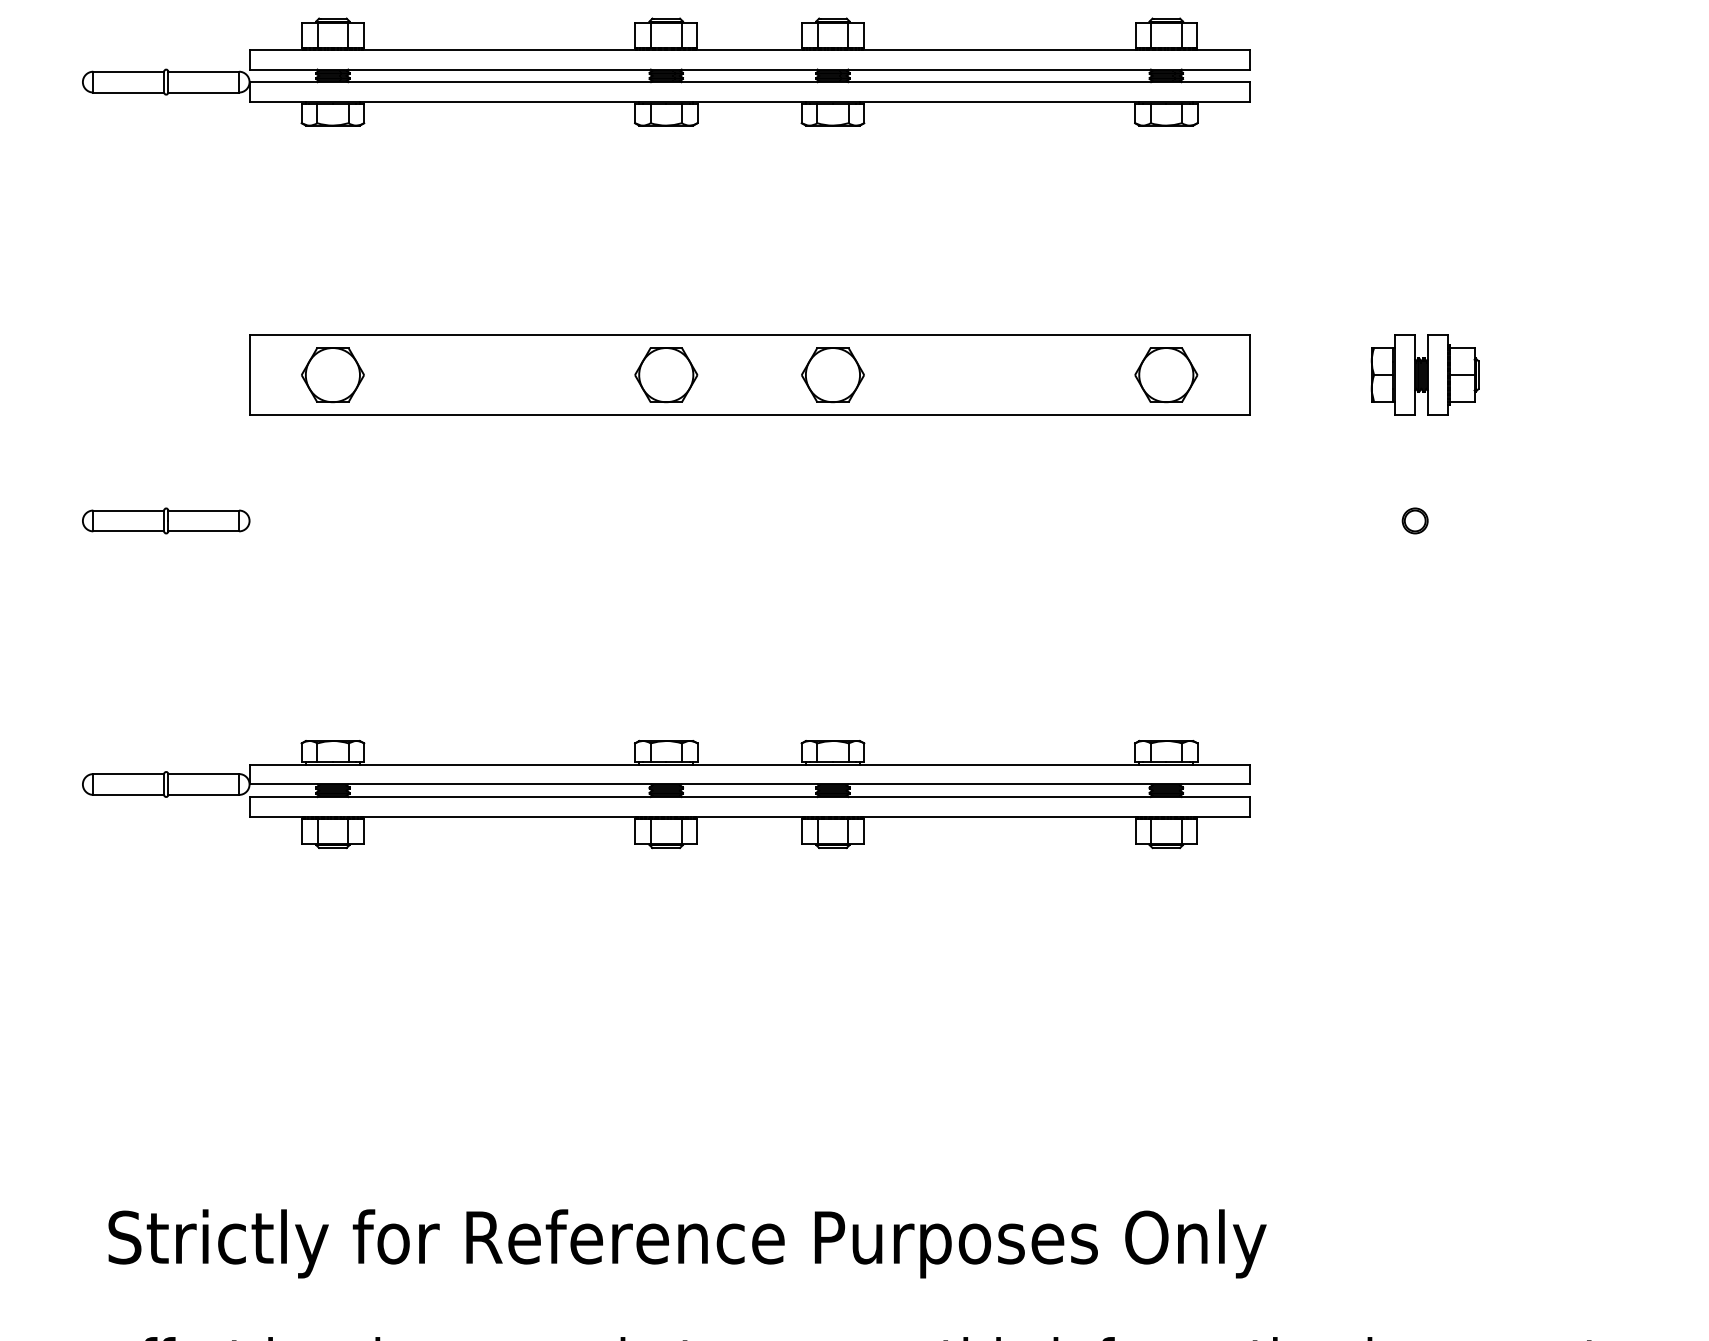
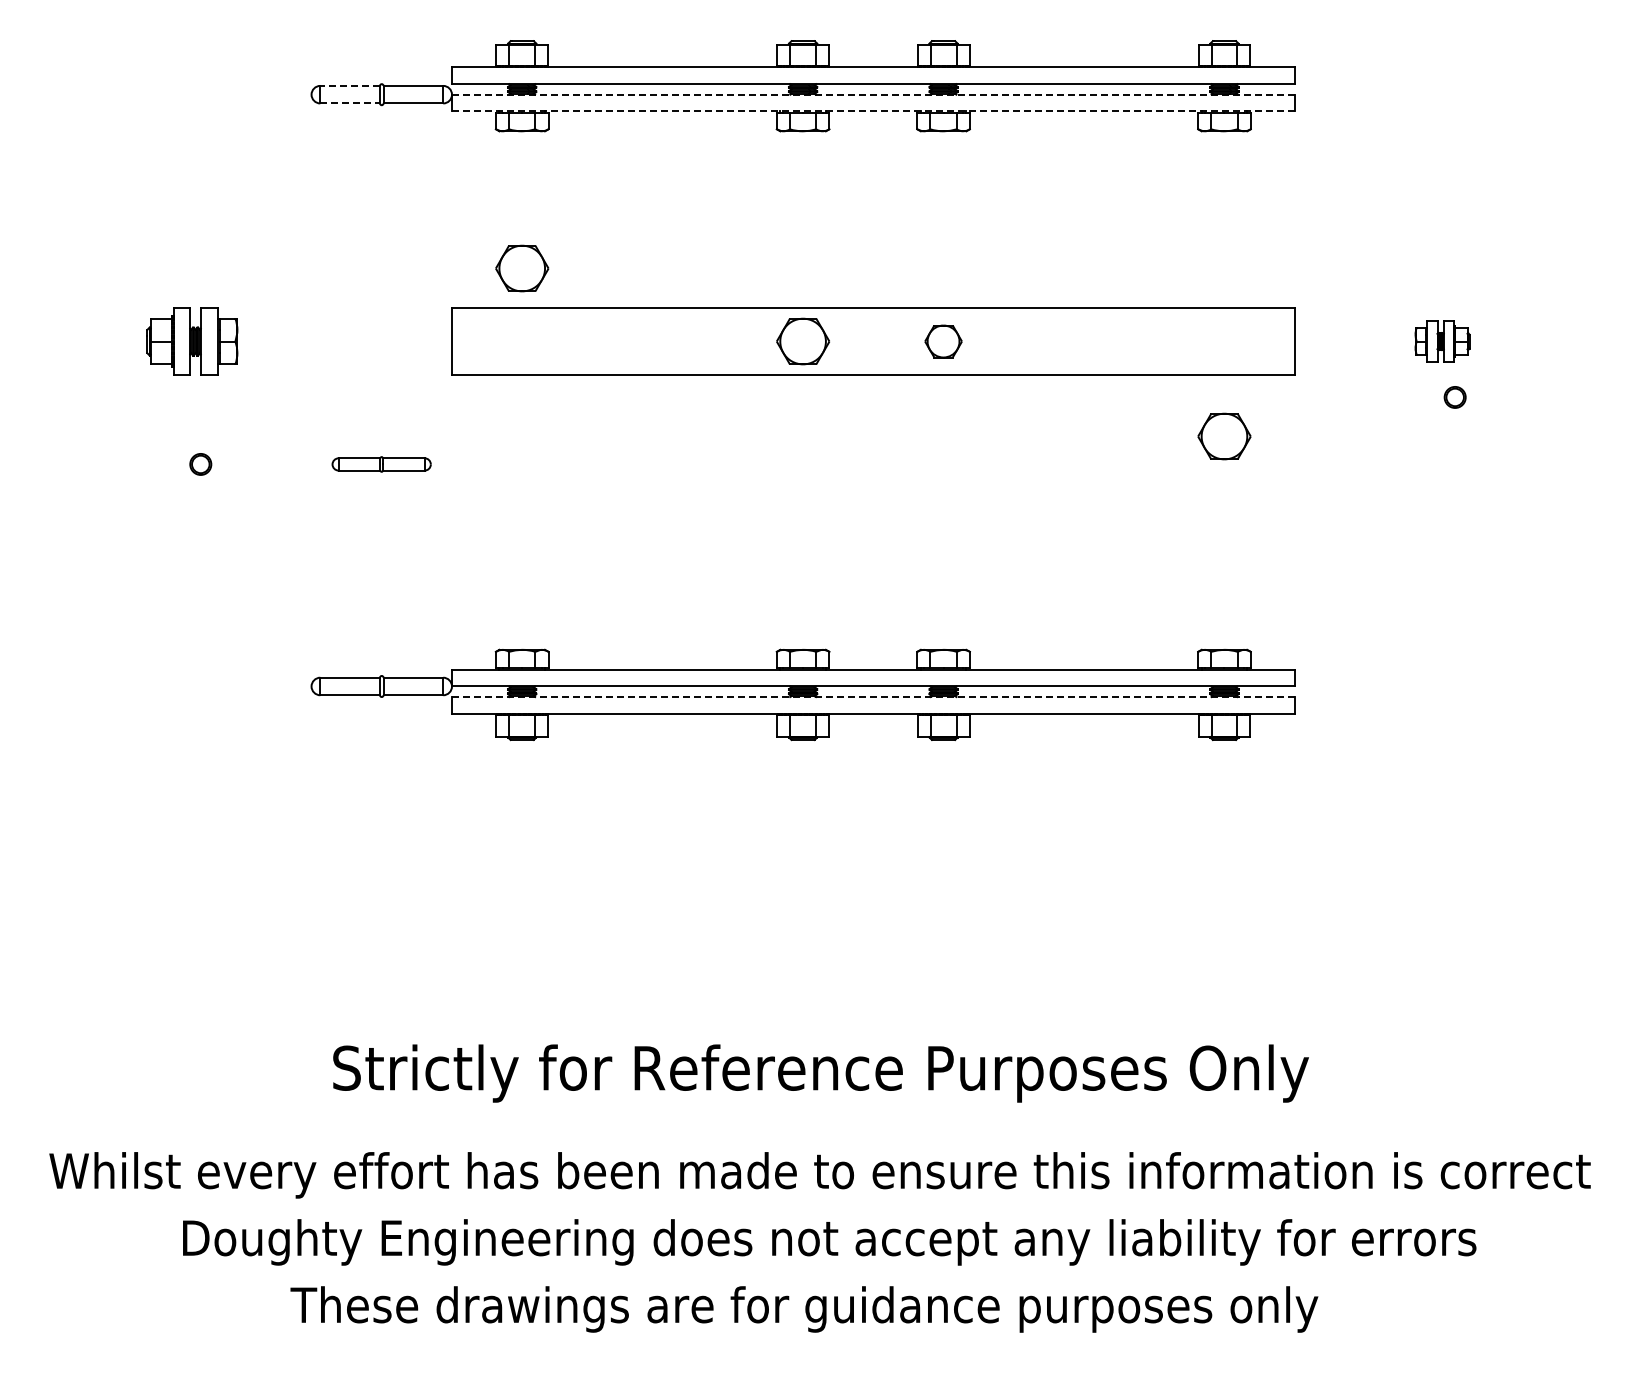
line: (129, 71) -> (350, 85), solid -> dashed
line: (748, 81) -> (872, 94), solid -> dashed
line: (129, 92) -> (350, 103), solid -> dashed
line: (748, 102) -> (872, 111), solid -> dashed
part: (333, 375) -> (522, 268), moved
part: (832, 375) -> (943, 341), size x0.7
part: (1166, 375) -> (1224, 436), moved
part: (1425, 375) -> (1442, 341), size x0.6
part: (165, 521) -> (381, 464), size x0.7
part: (1414, 521) -> (1454, 397), moved
line: (749, 797) -> (873, 697), solid -> dashed

